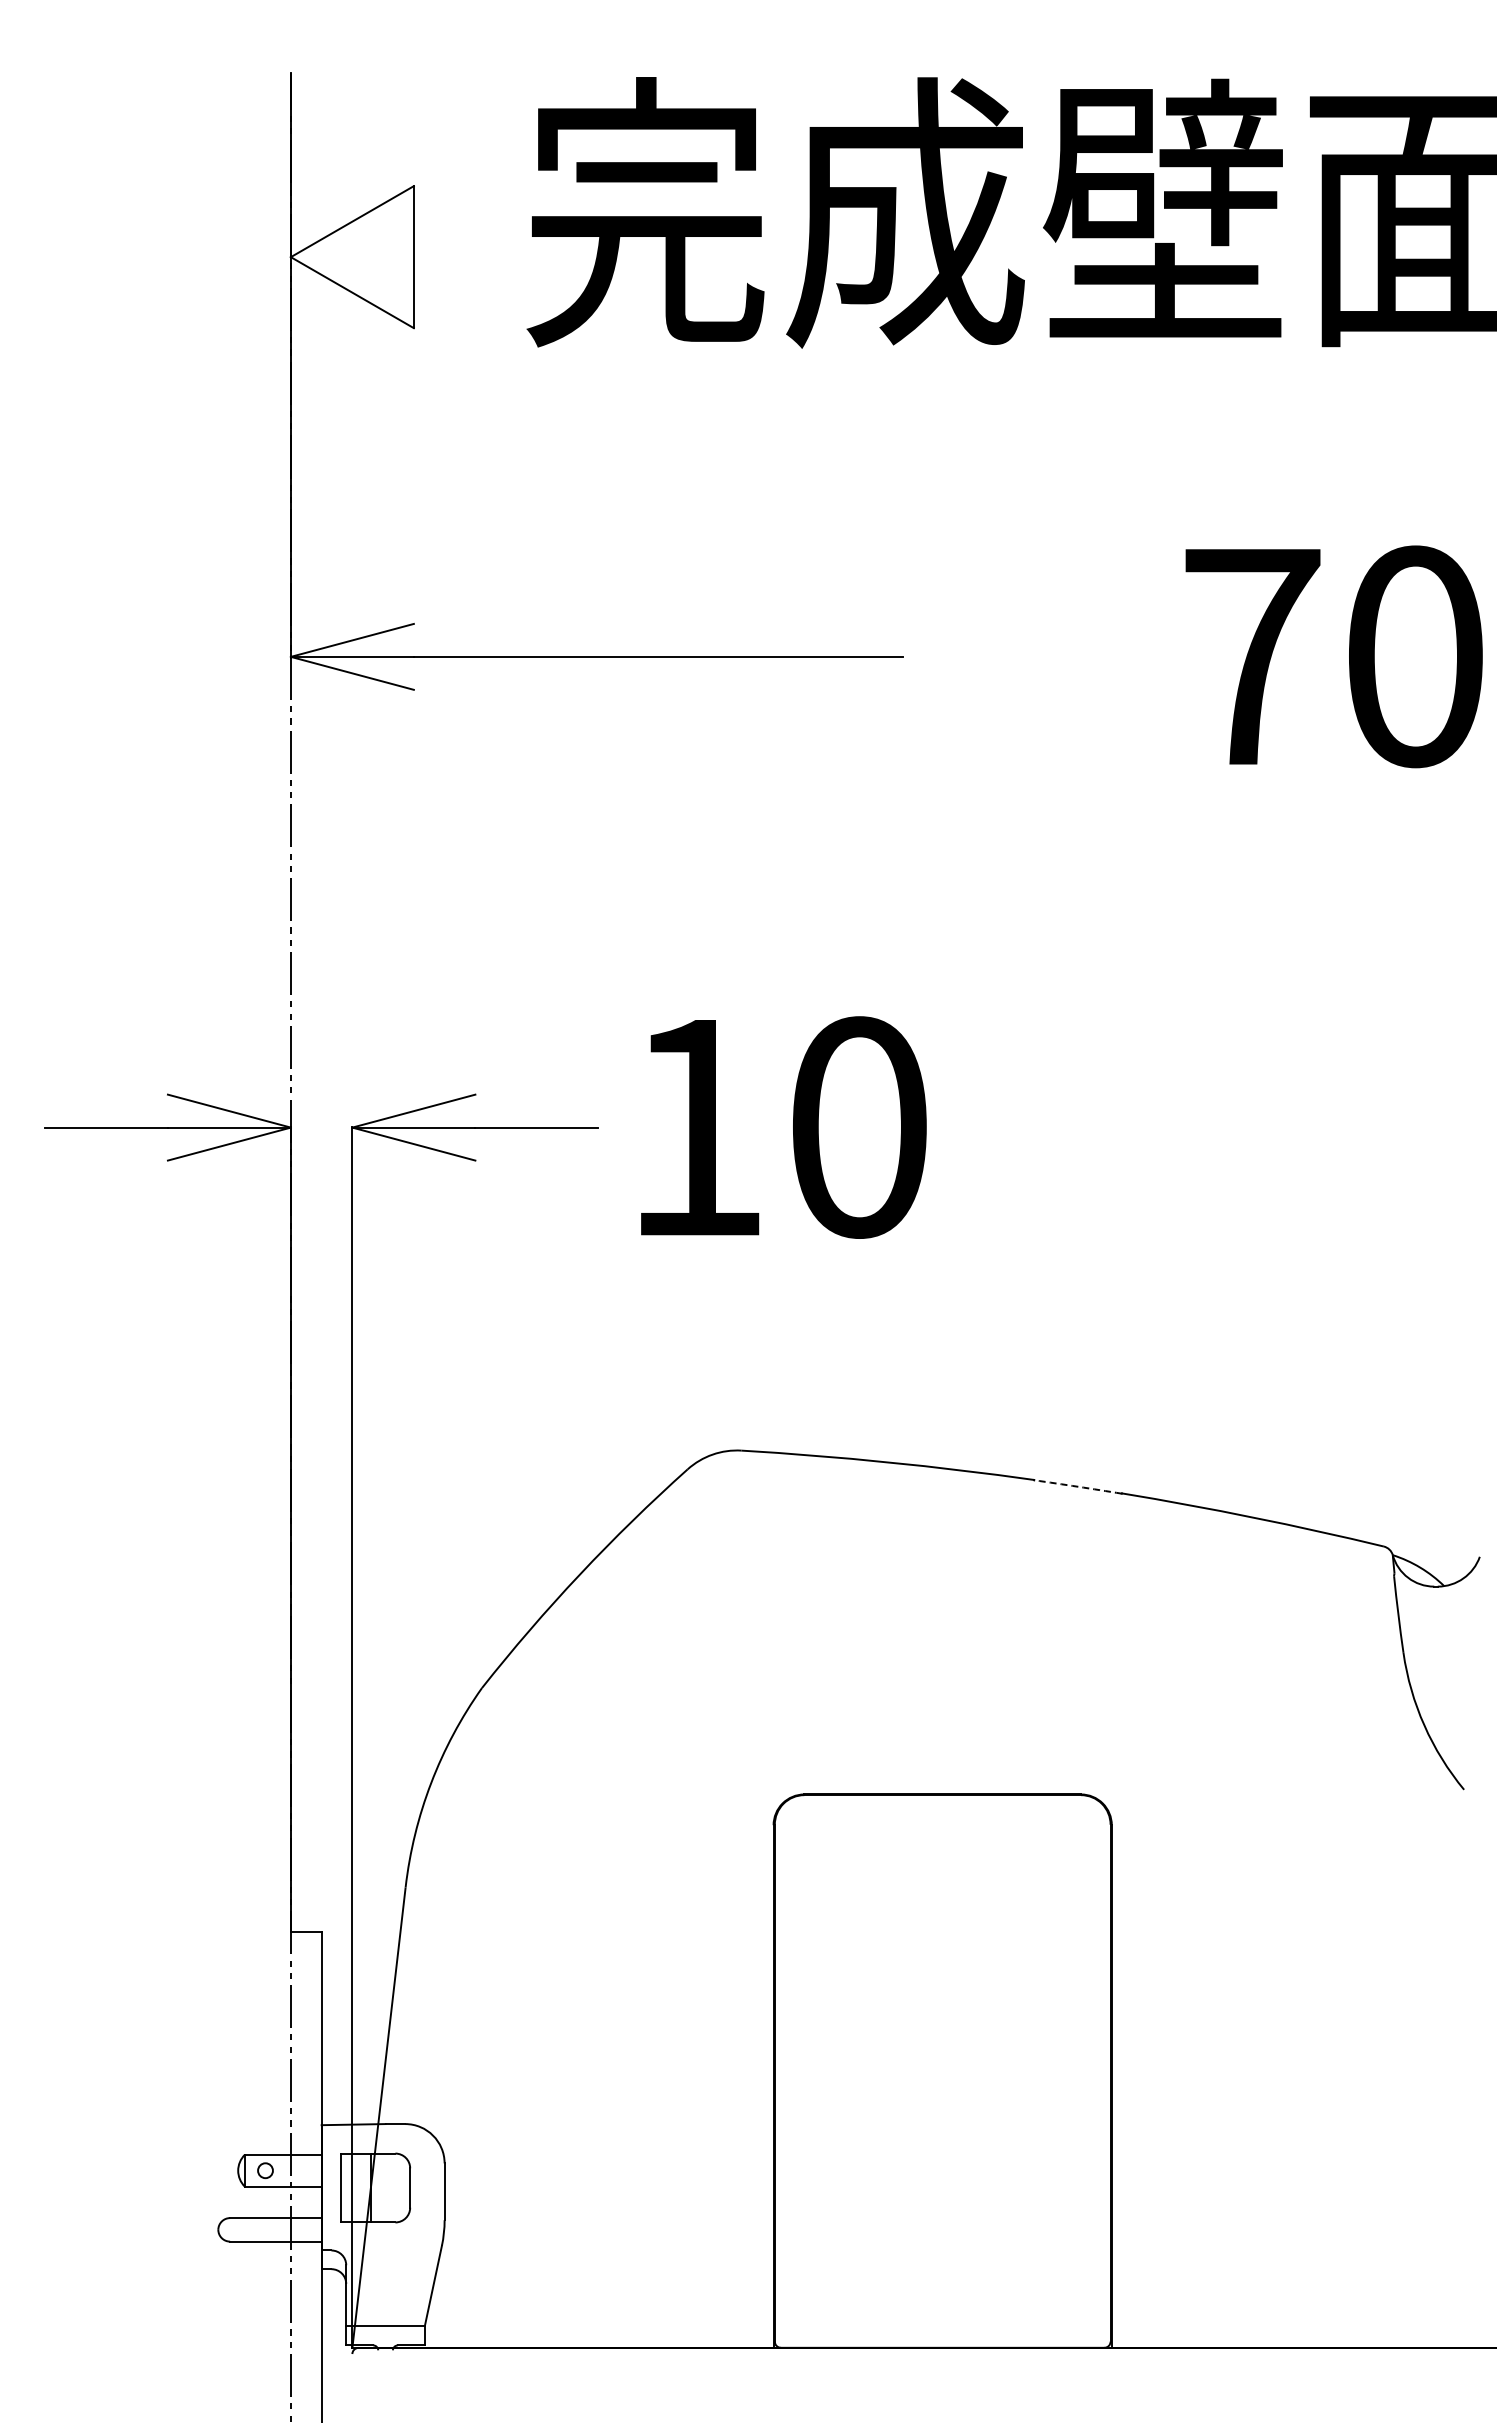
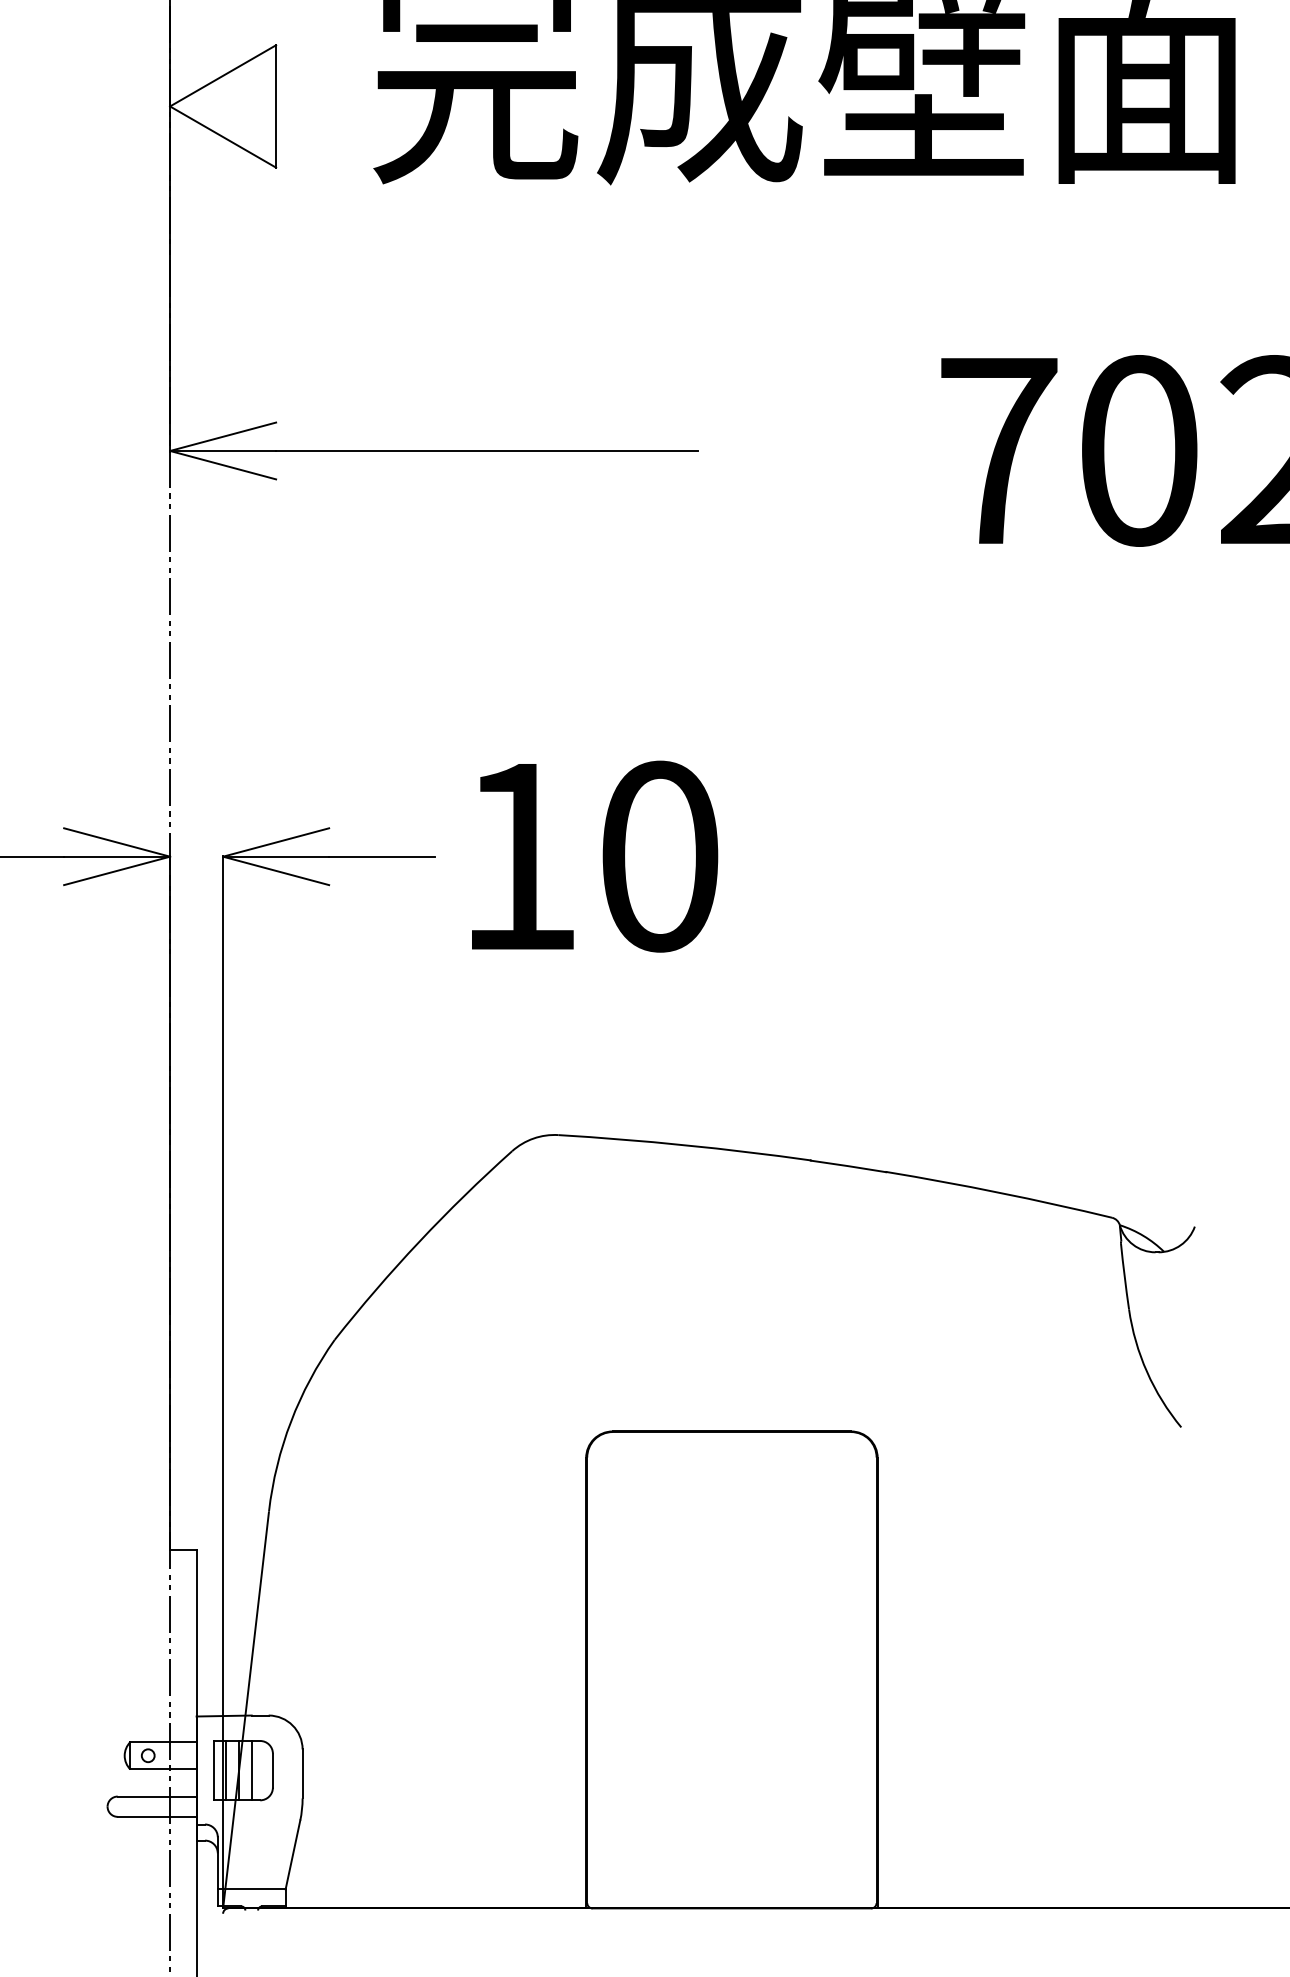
arc: (1078, 1486) -> (848, 1166), dashed -> solid
line: (356, 2187) -> (226, 1770), added
line: (385, 2187) -> (251, 1770), added

